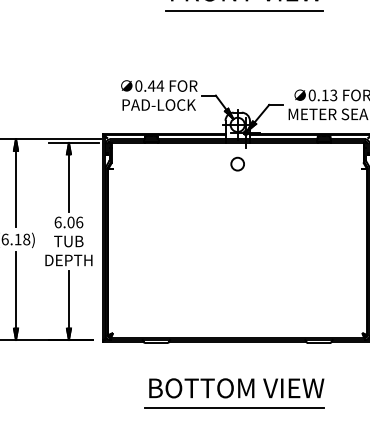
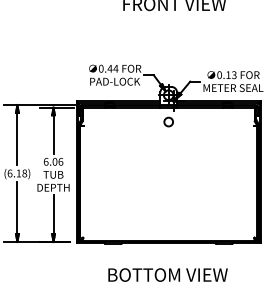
line: (244, 10) -> (173, 17), removed
line: (234, 408) -> (166, 288), removed

